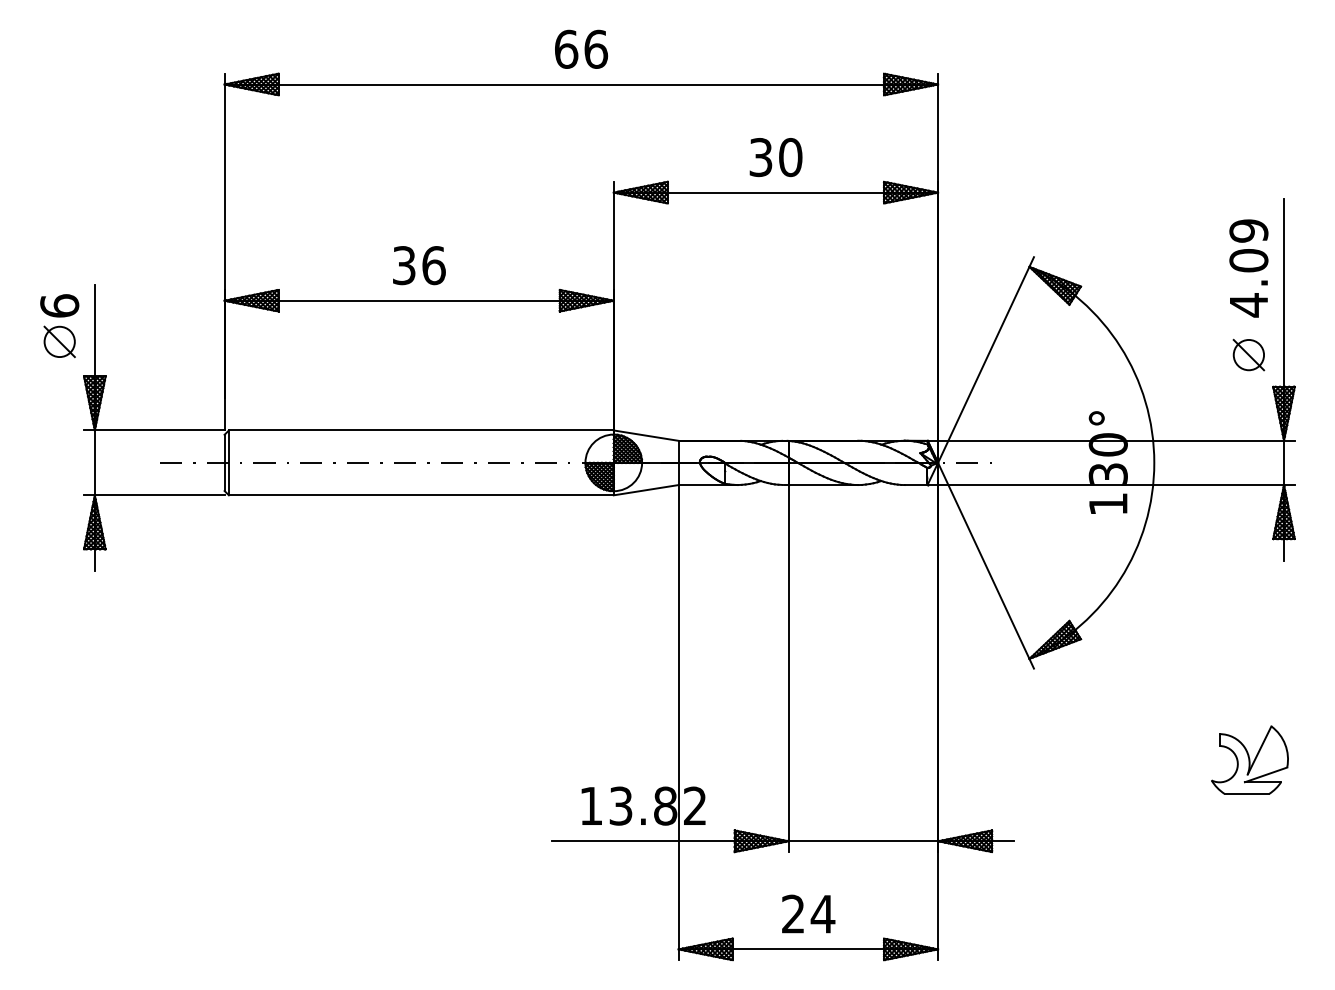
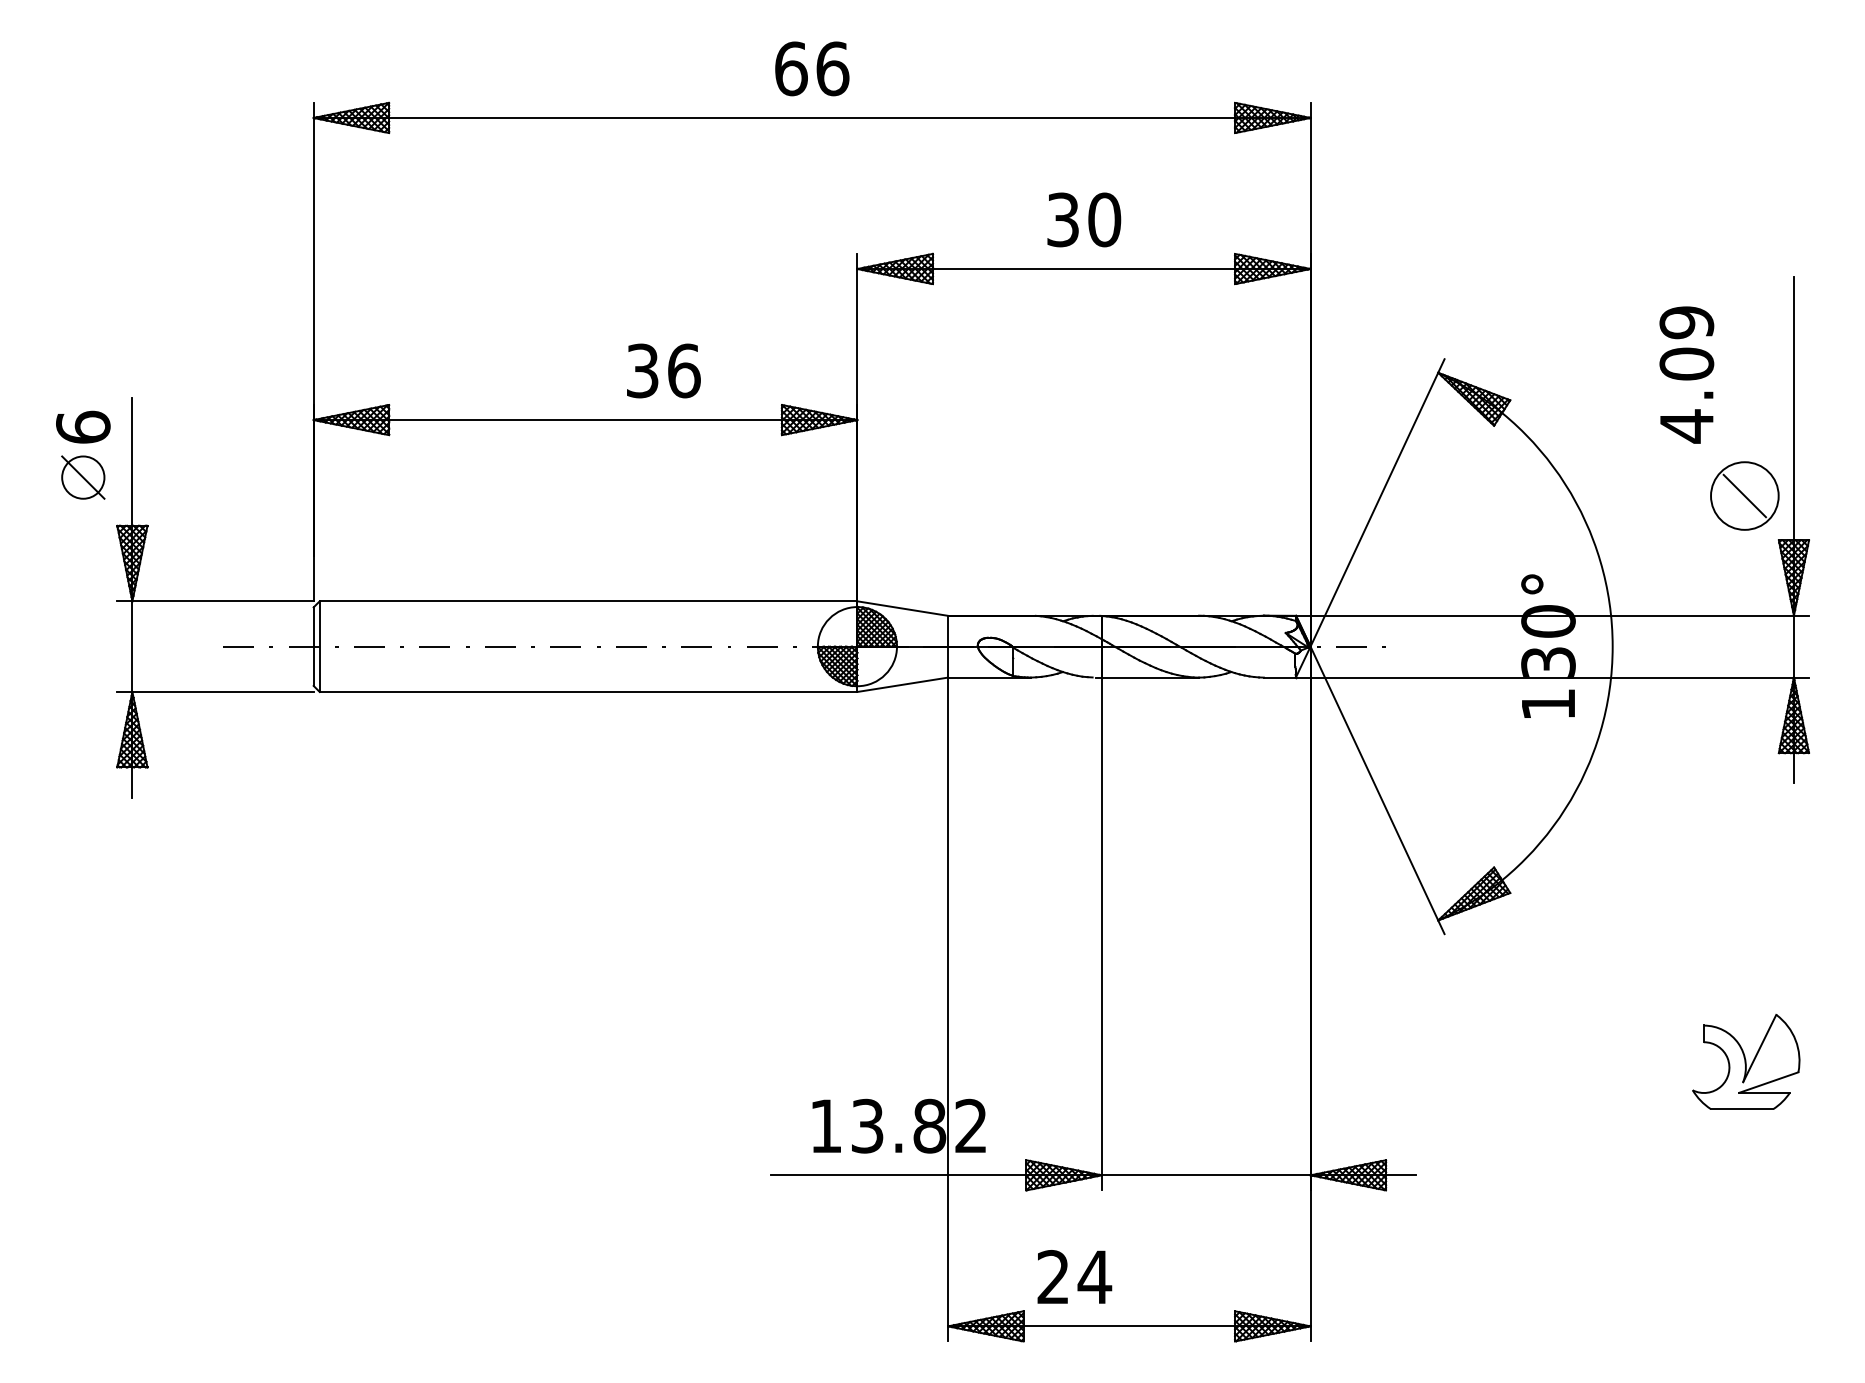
text: (419, 265) -> (663, 370), moved
text: (1248, 268) -> (1686, 374), moved
circle: (1248, 354) -> (1744, 495), size x1.6
text: (808, 913) -> (1074, 1276), moved

